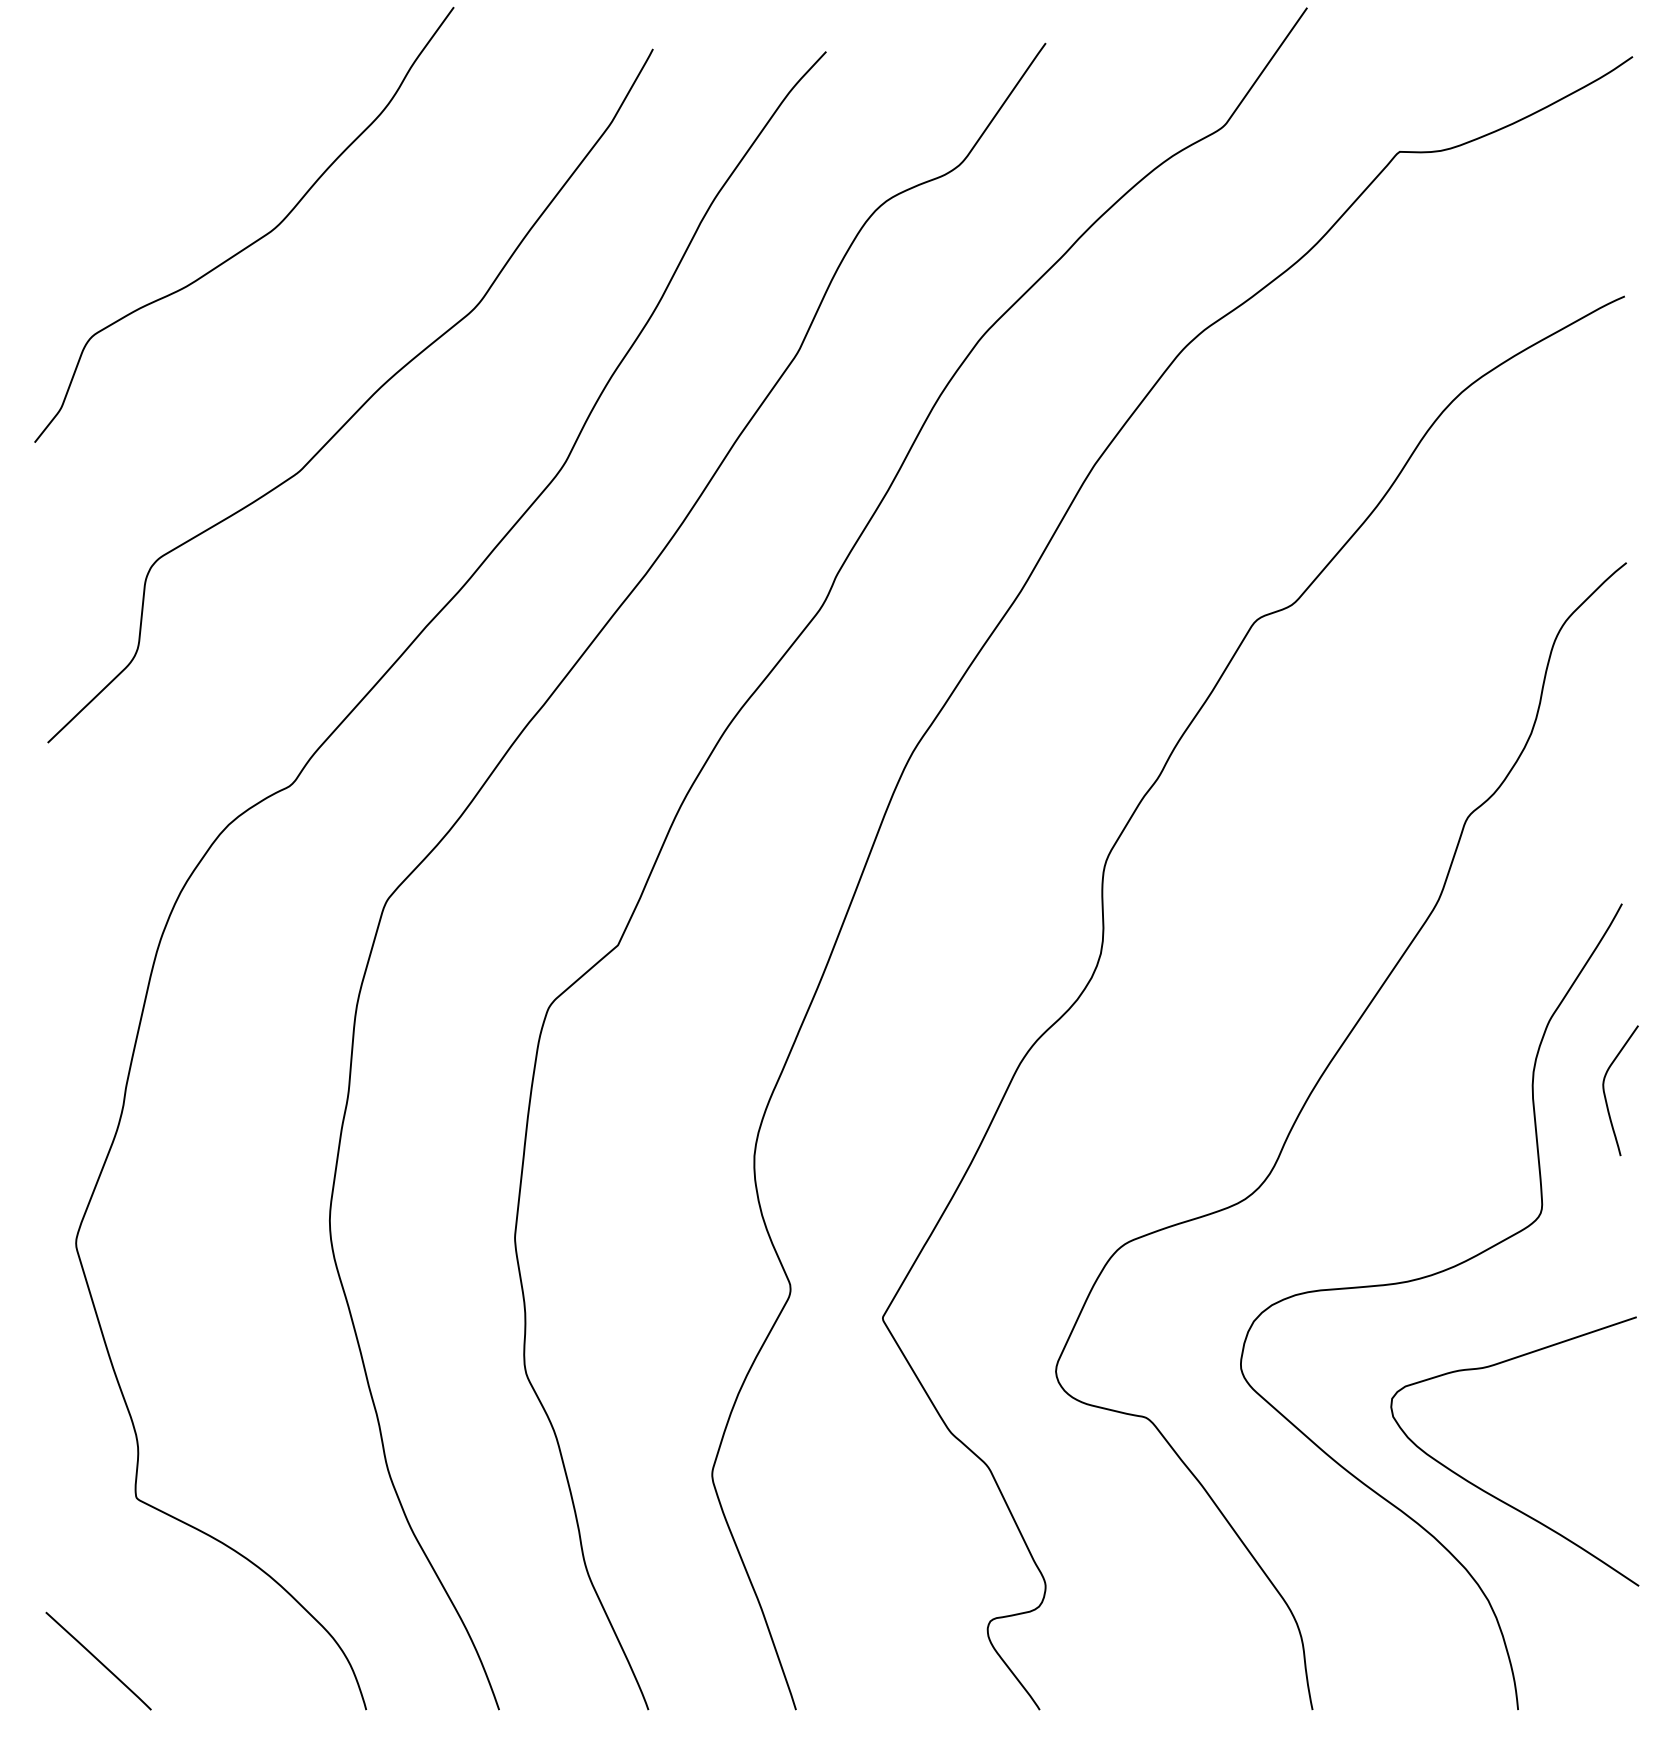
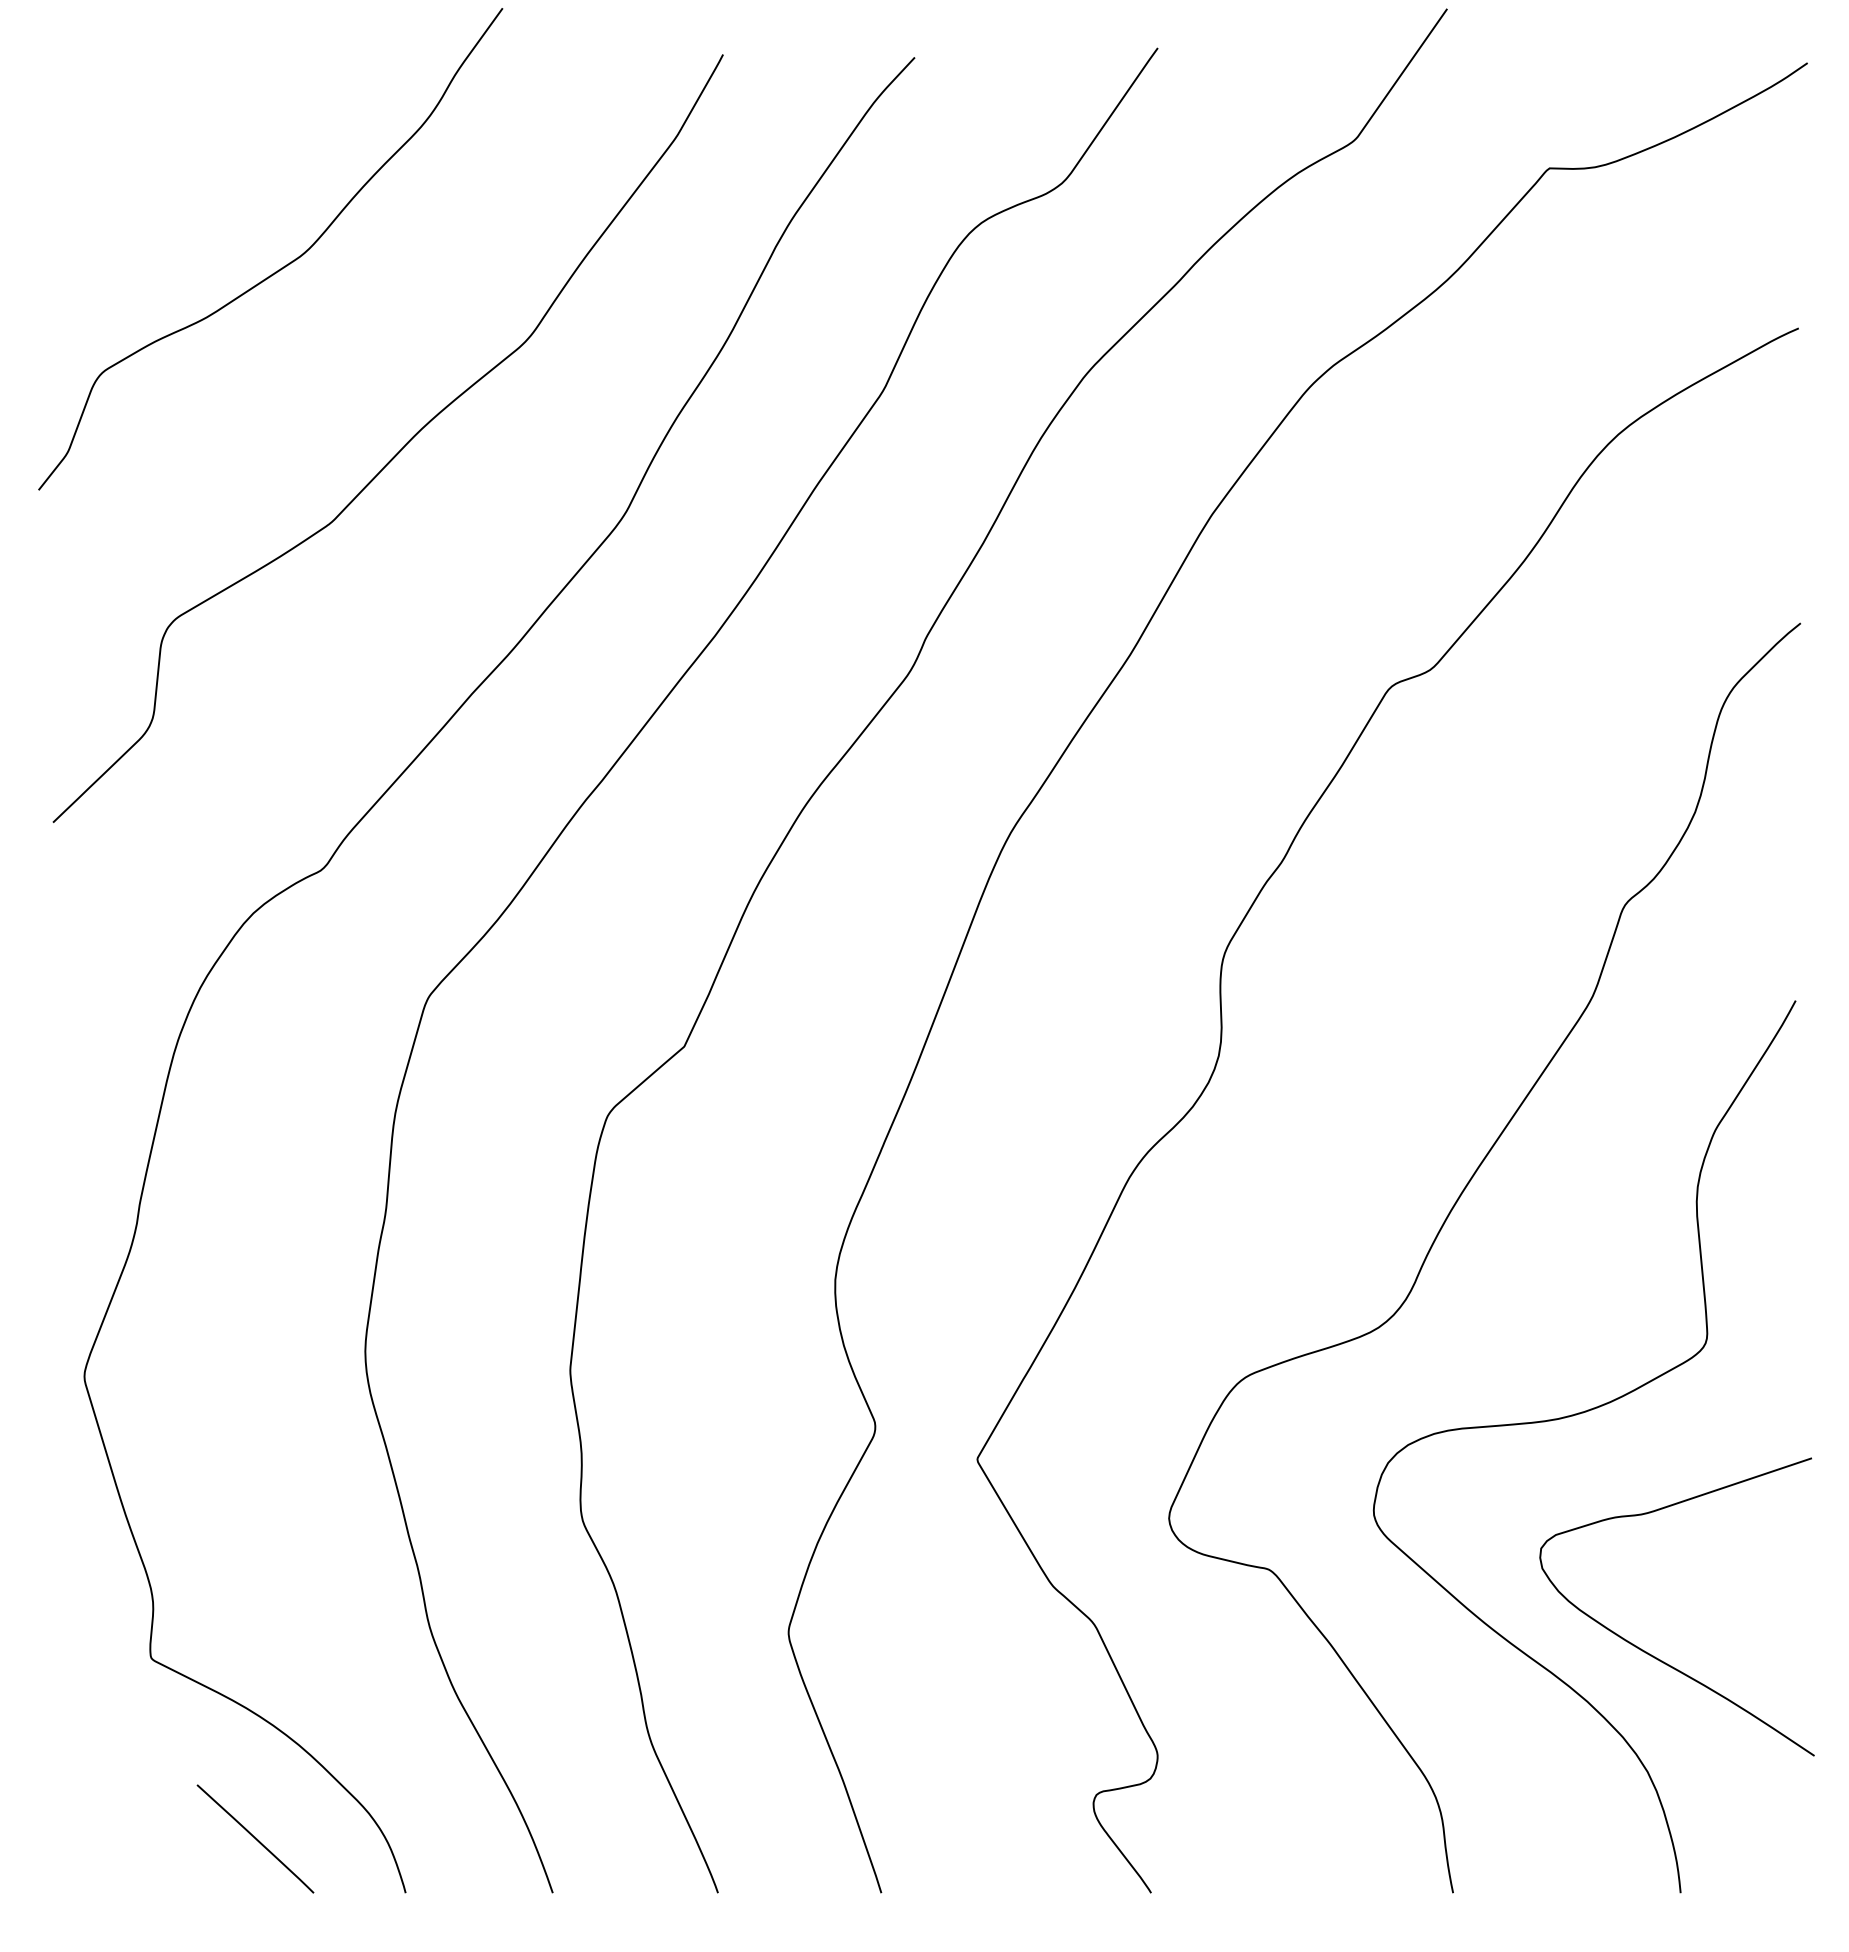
curve: (1605, 1093) -> (1777, 1210), removed
line: (98, 1660) -> (255, 1838), moved

